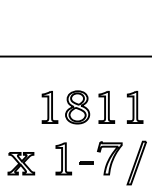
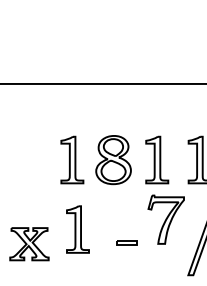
part: (63, 158) -> (77, 228), moved
part: (109, 158) -> (165, 219), moved

